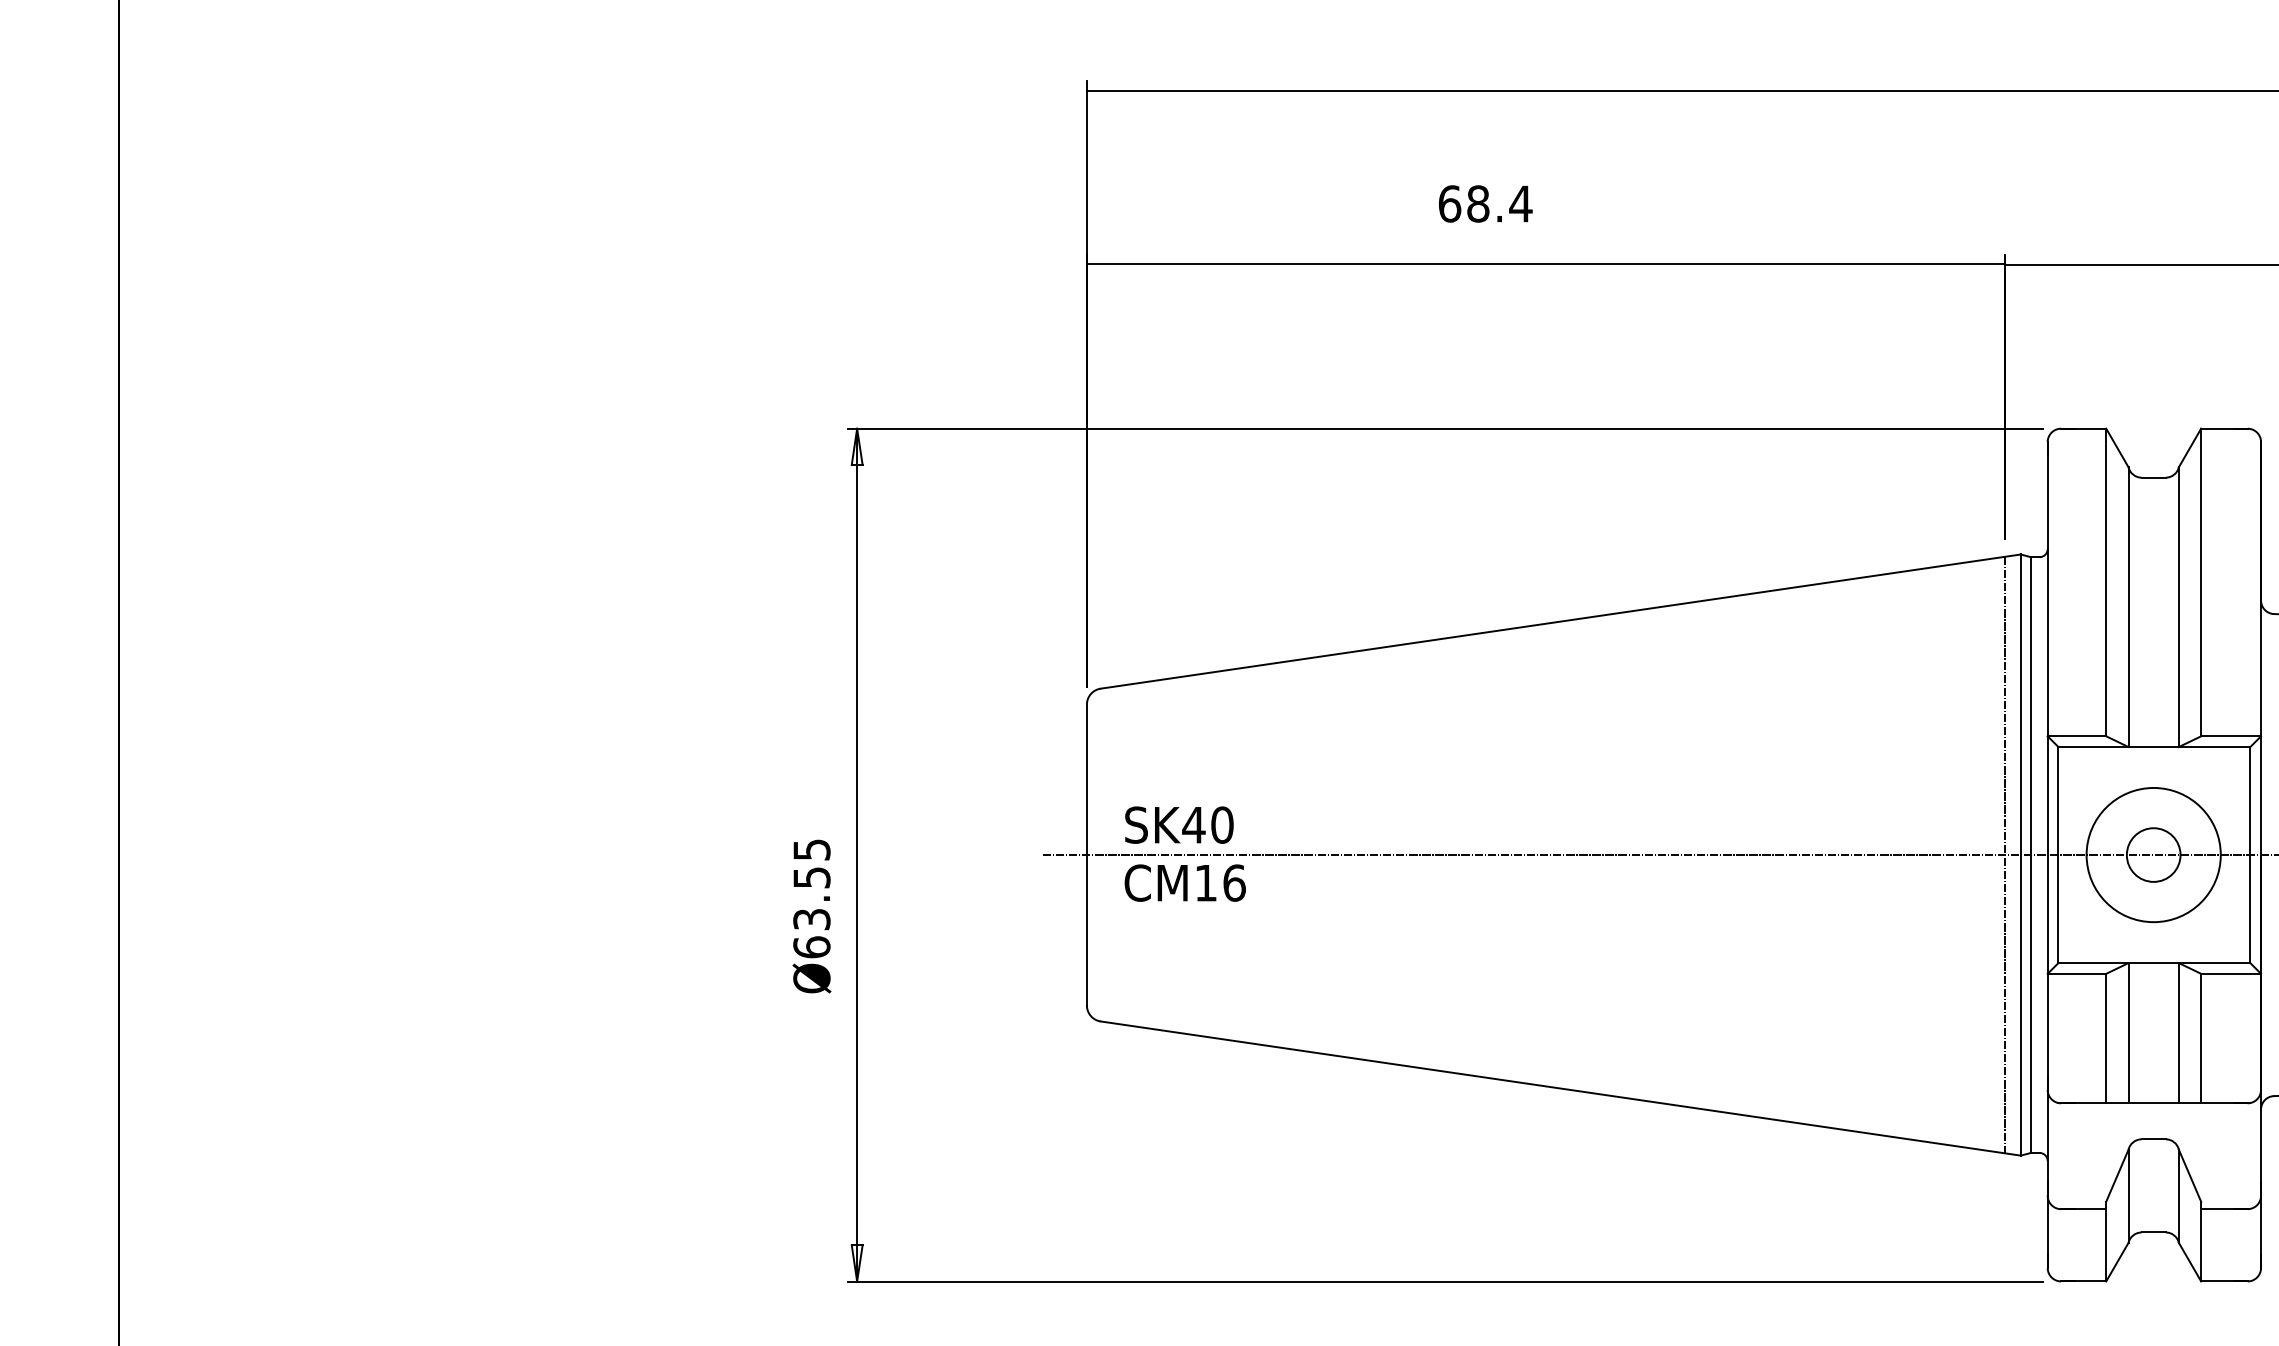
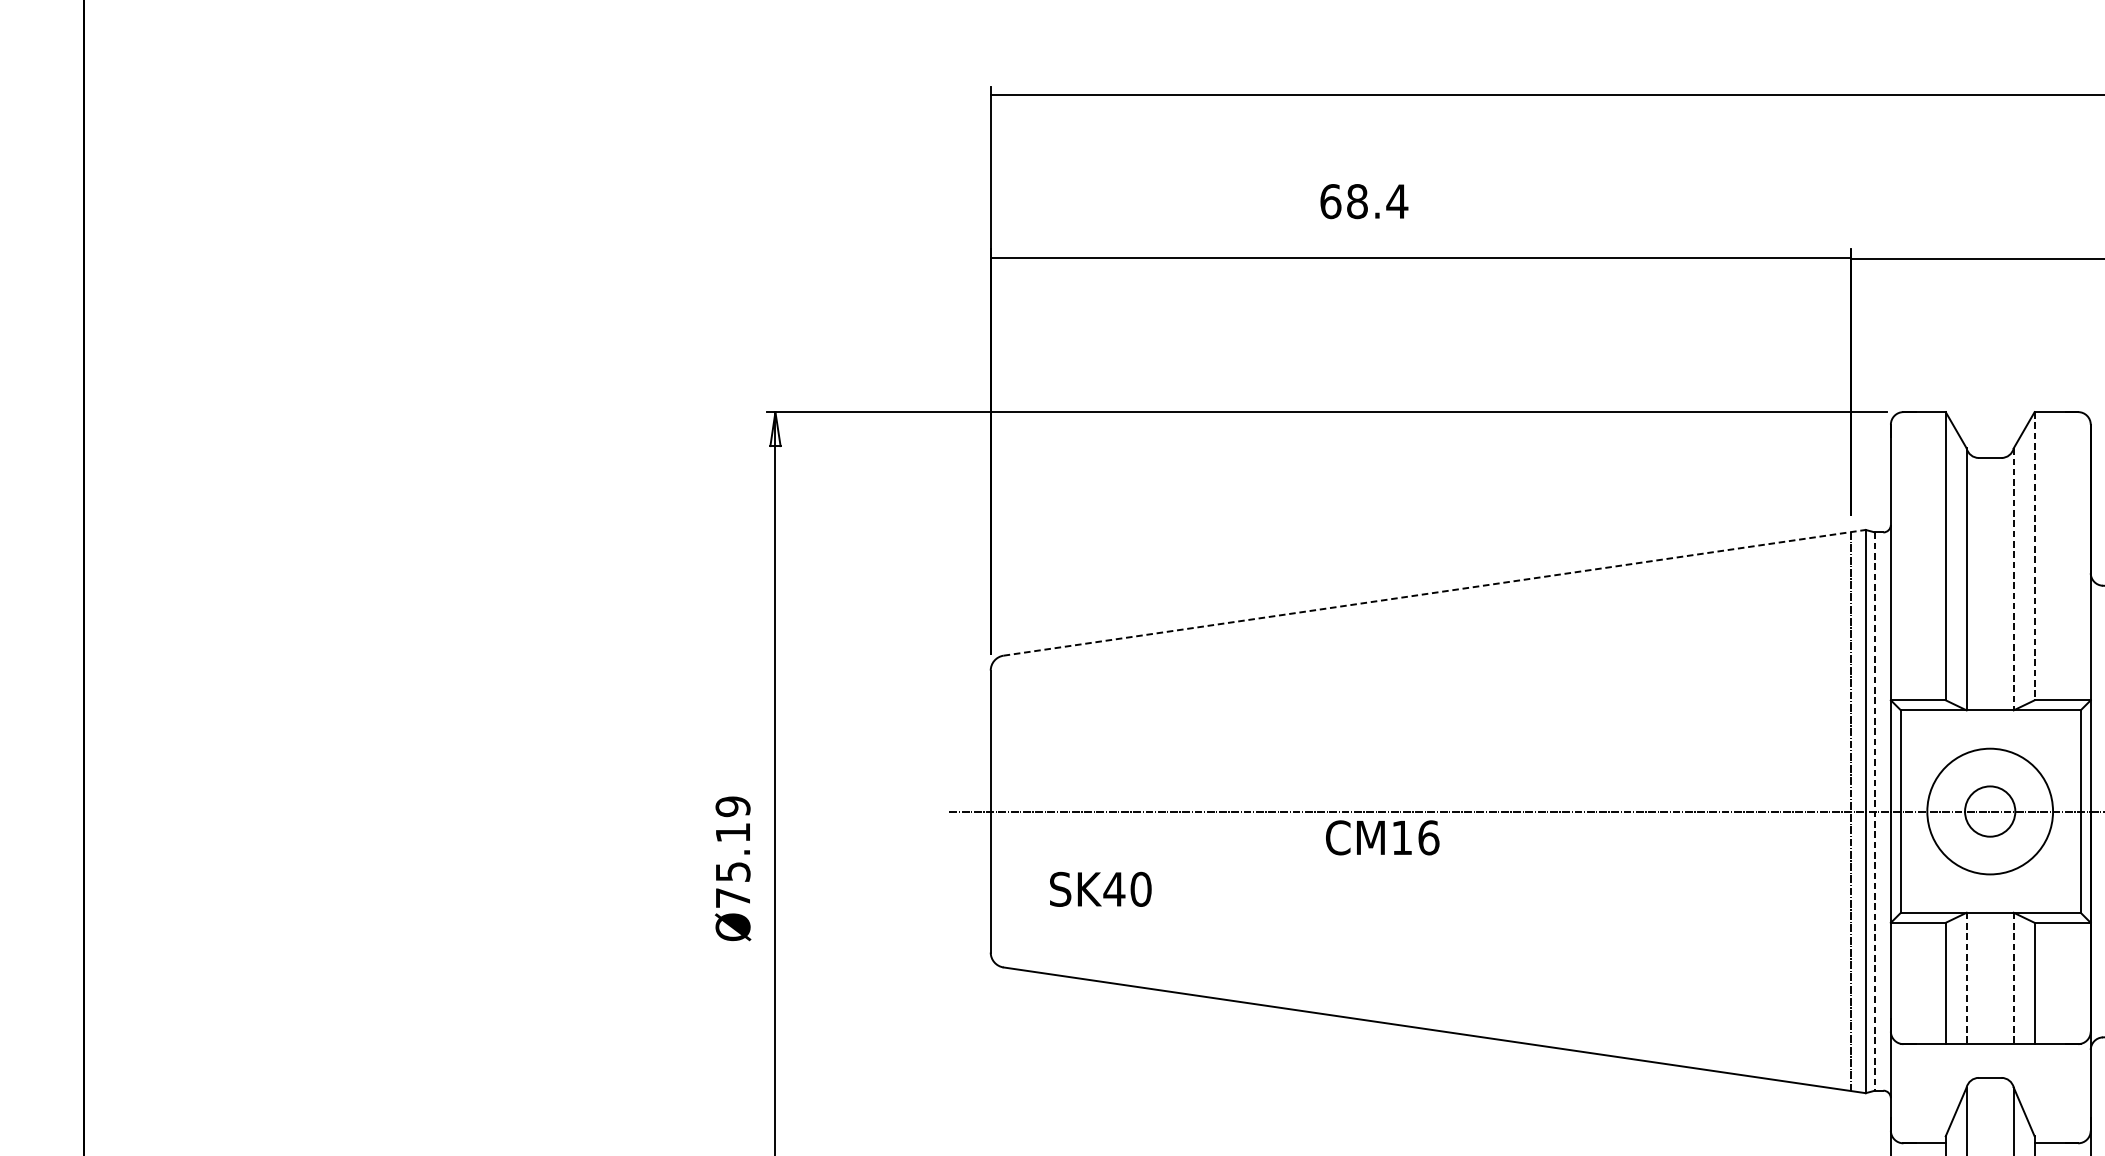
line: (2201, 582) -> (2034, 556), solid -> dashed
line: (2178, 607) -> (2013, 579), solid -> dashed
line: (1560, 621) -> (1434, 592), solid -> dashed
text: (1179, 824) -> (1100, 888), moved
line: (2030, 855) -> (1874, 811), solid -> dashed
text: (1184, 882) -> (1381, 837), moved
text: (811, 898) -> (732, 852), Ø63.55 -> Ø75.19
line: (2128, 1033) -> (1966, 978), solid -> dashed
line: (2178, 1033) -> (2013, 978), solid -> dashed

